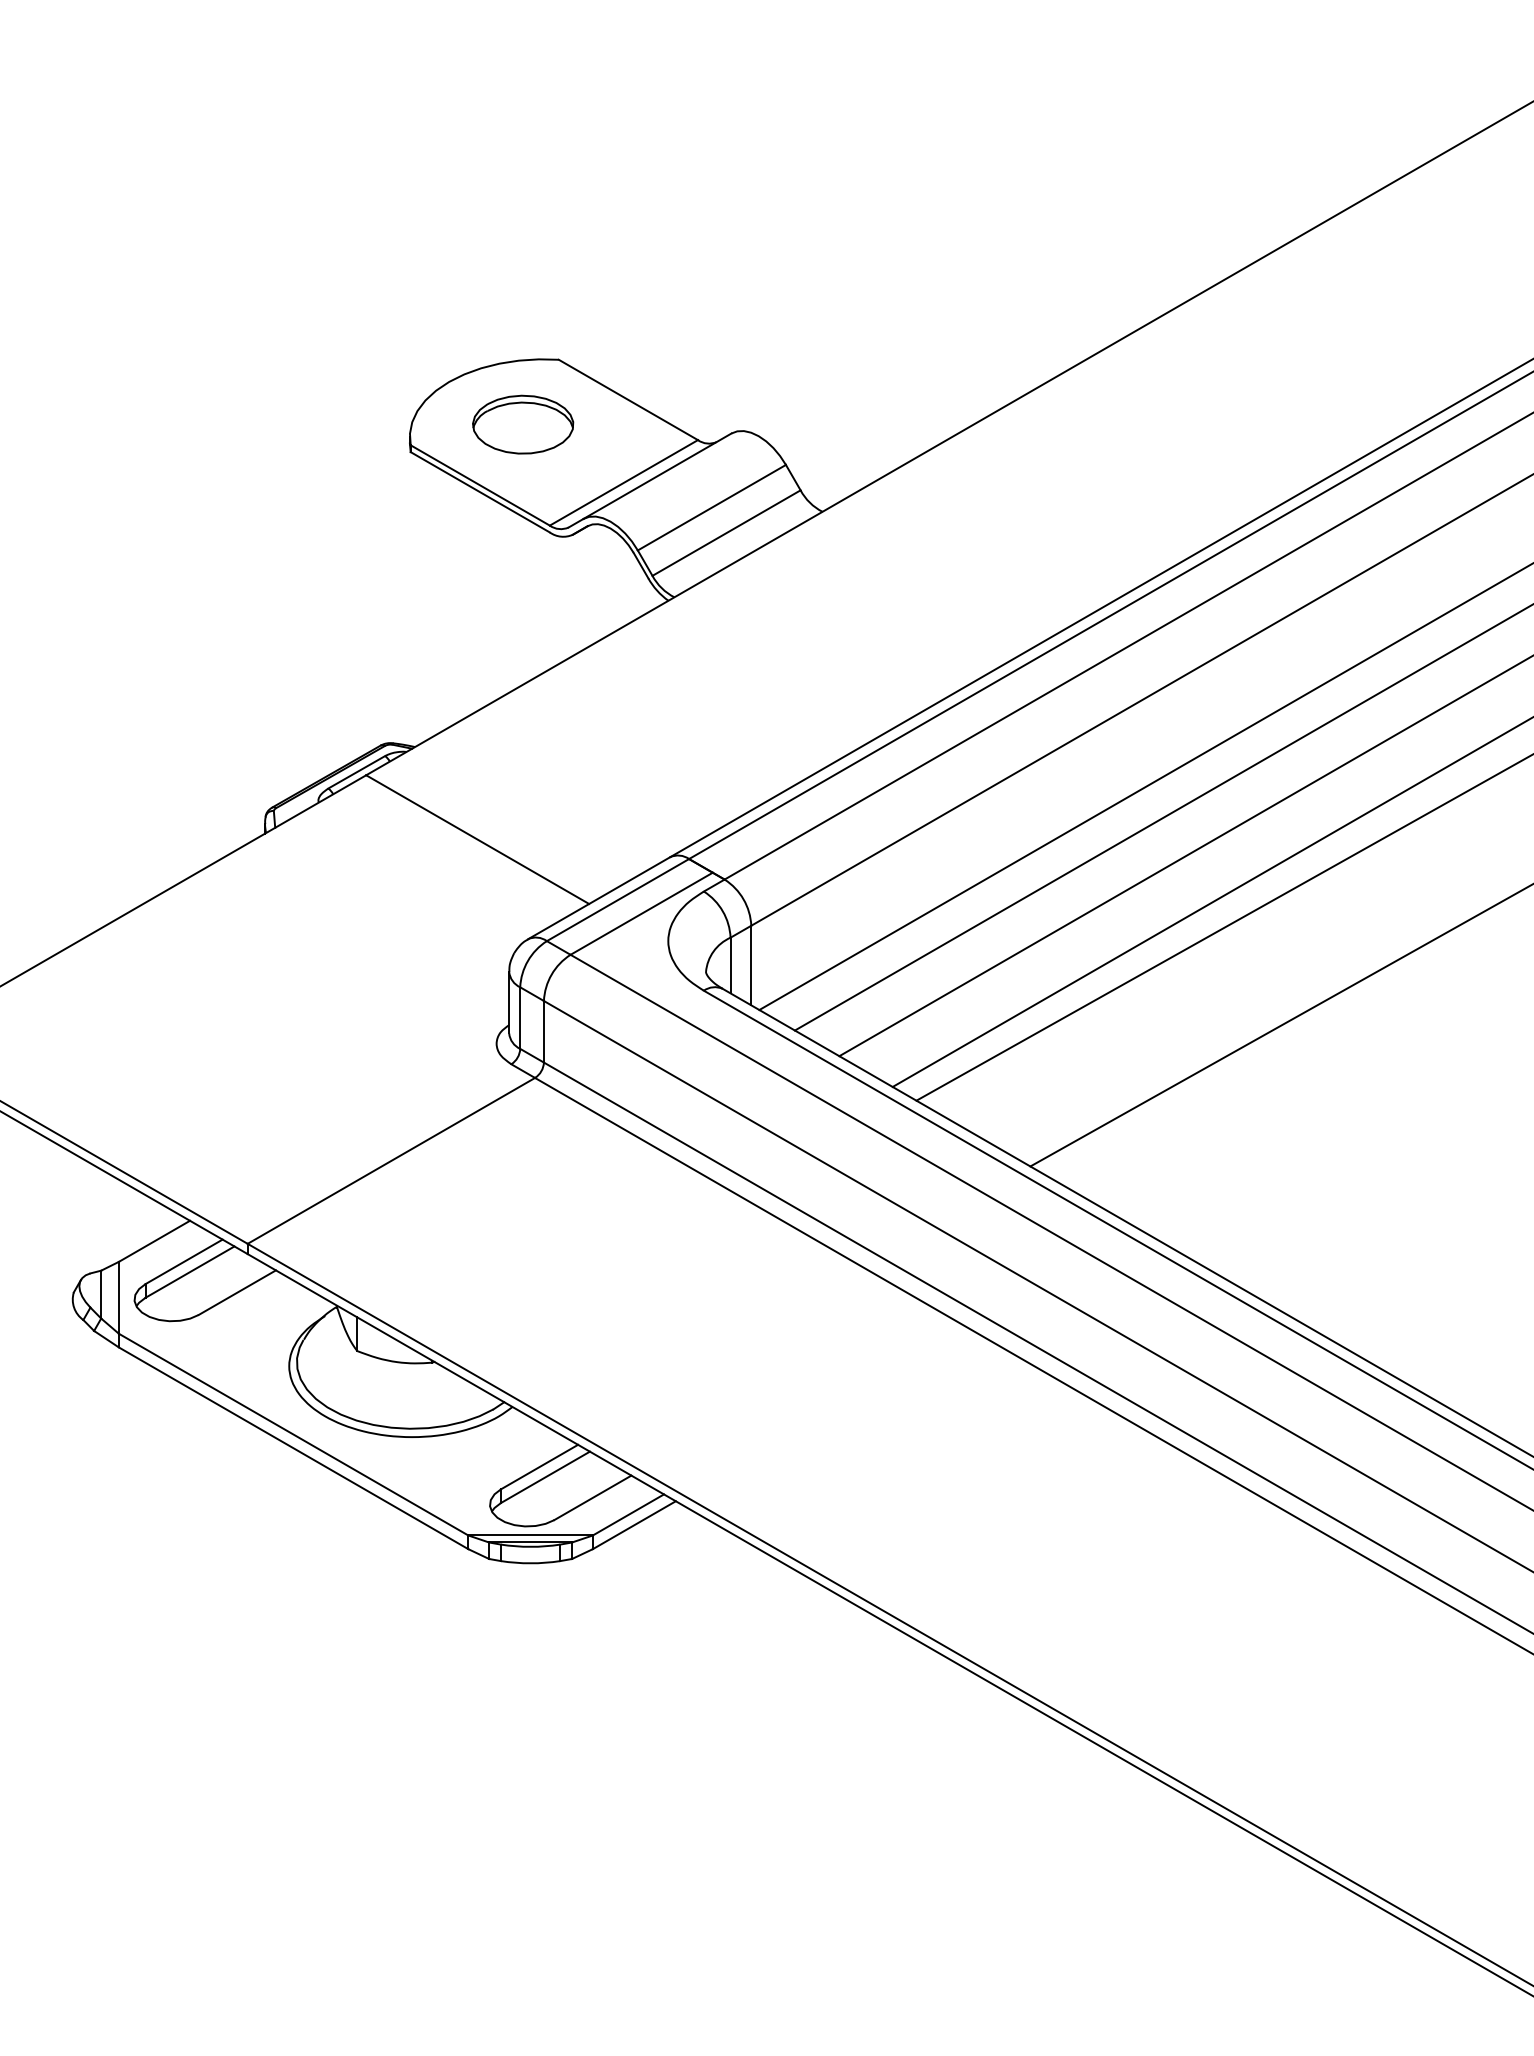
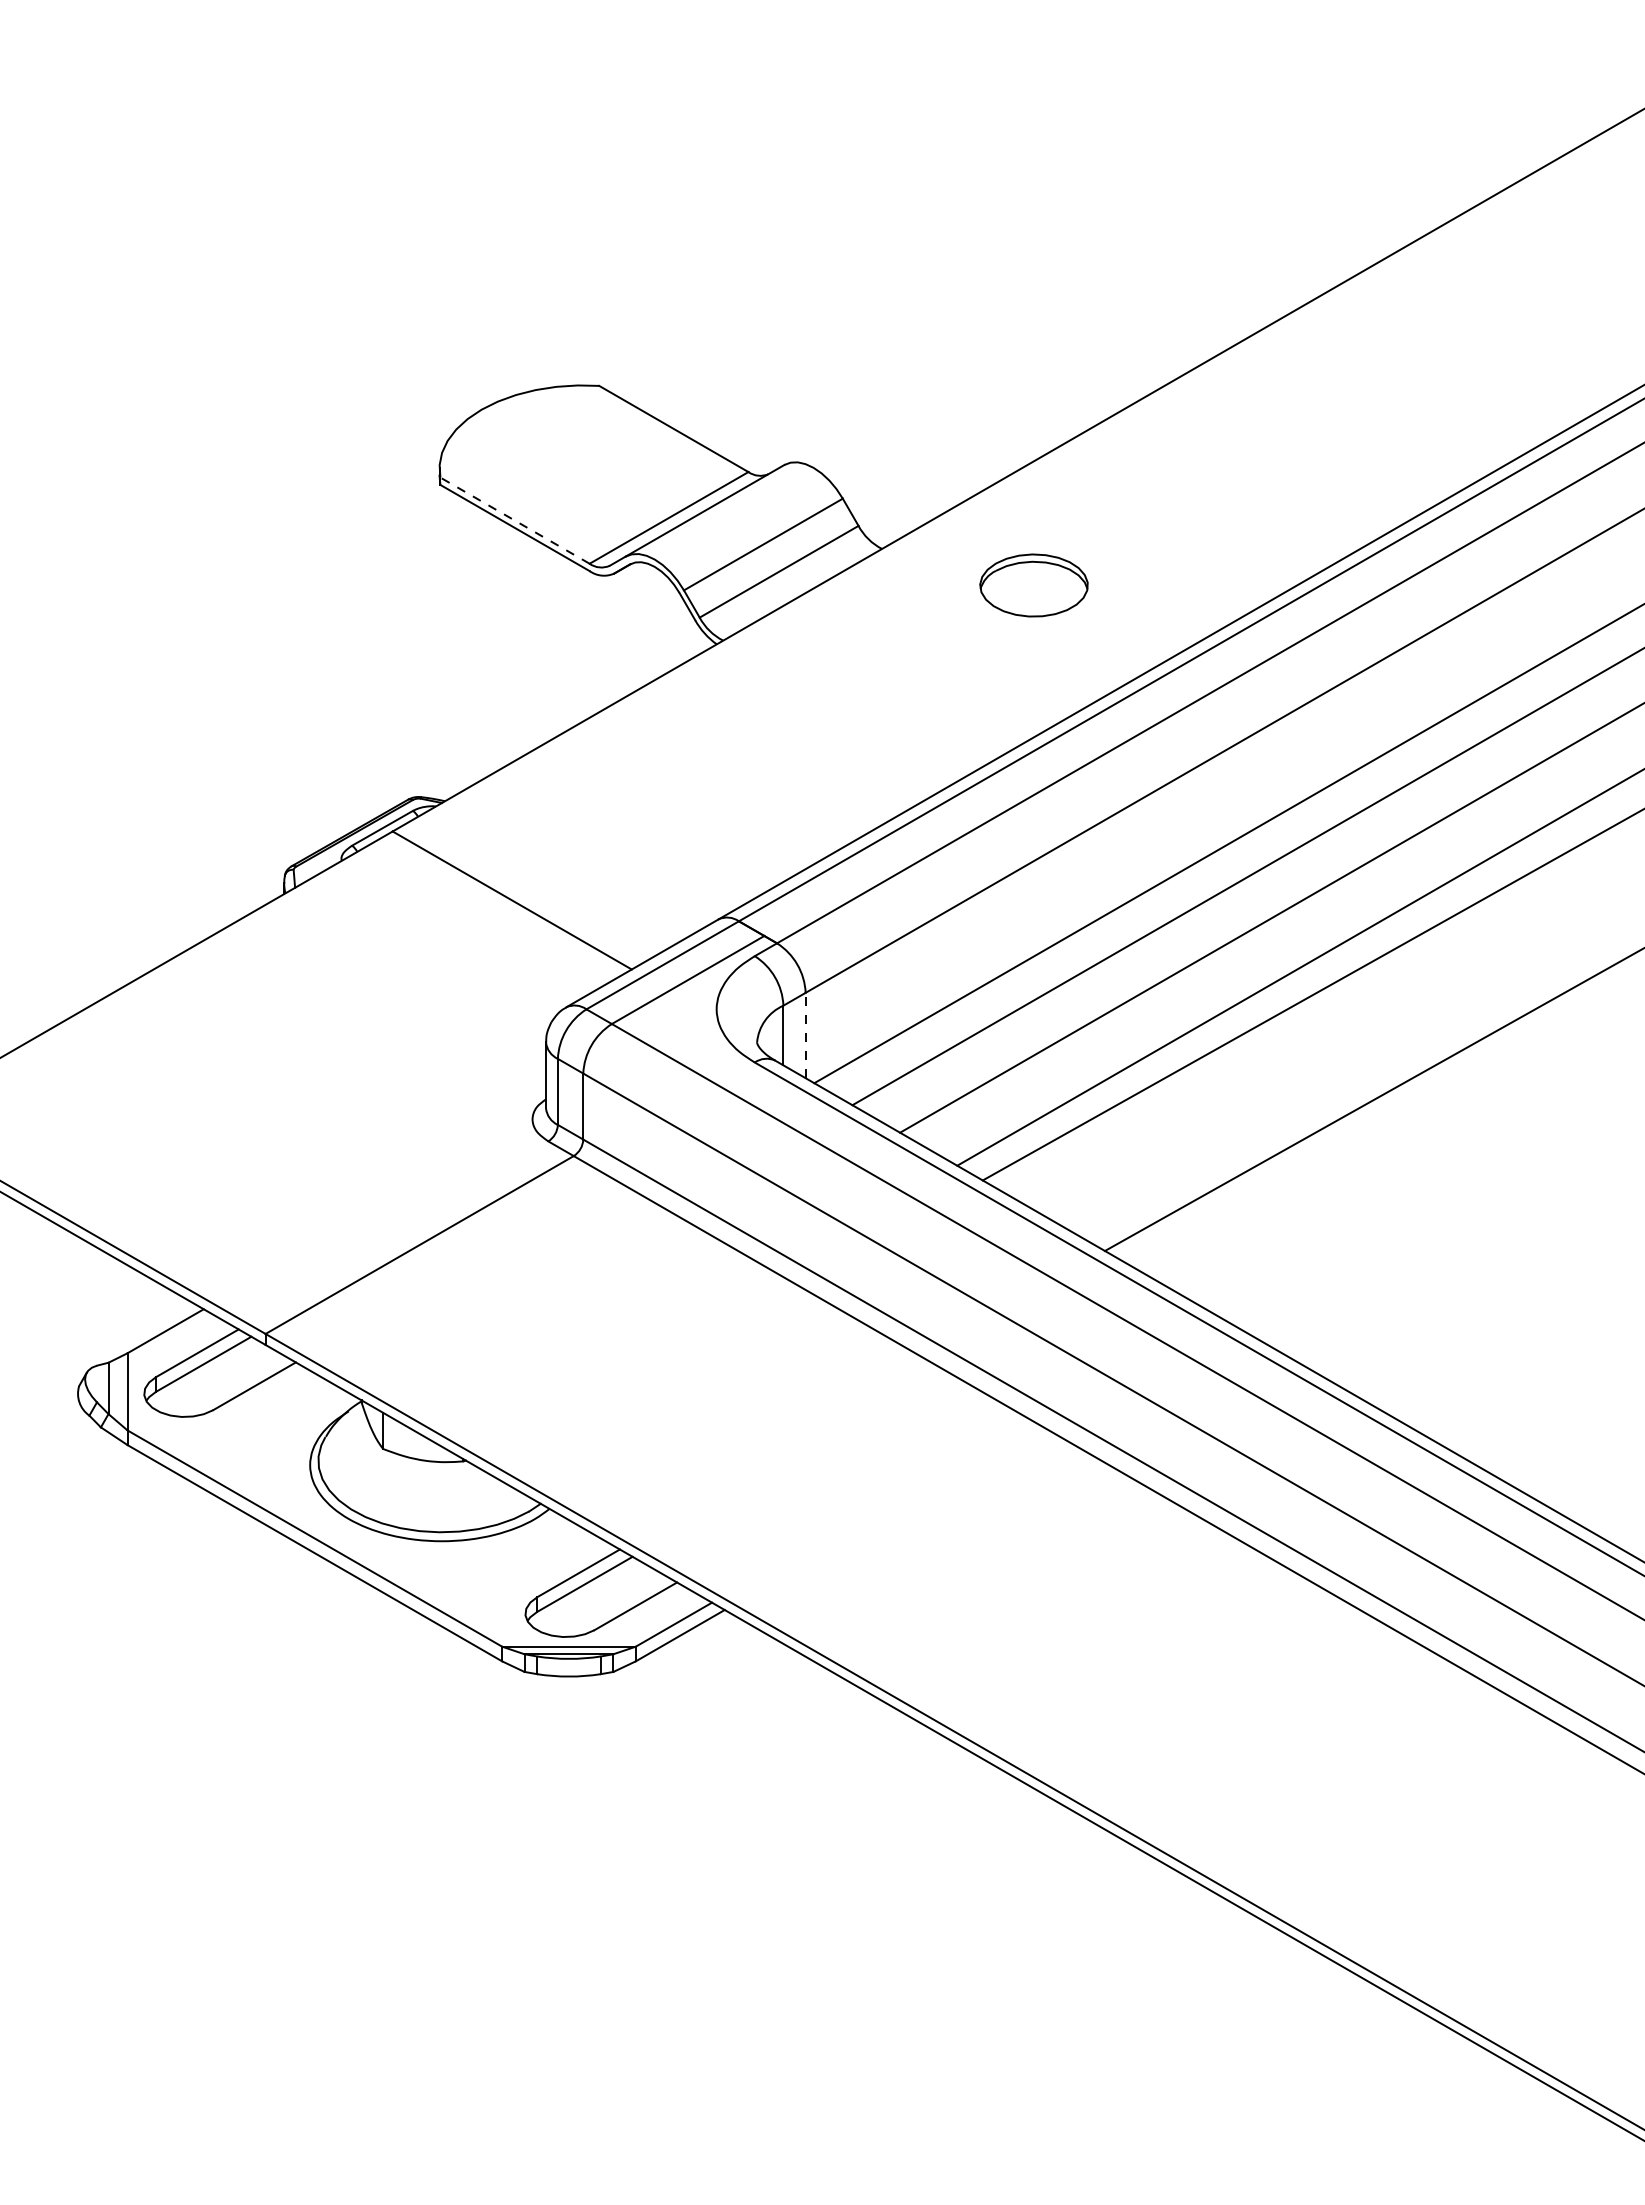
part: (522, 424) -> (1033, 585), moved
line: (479, 485) -> (514, 520), solid -> dashed
line: (751, 965) -> (805, 1035), solid -> dashed

